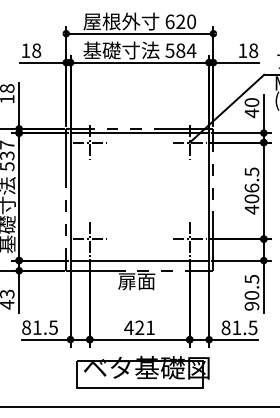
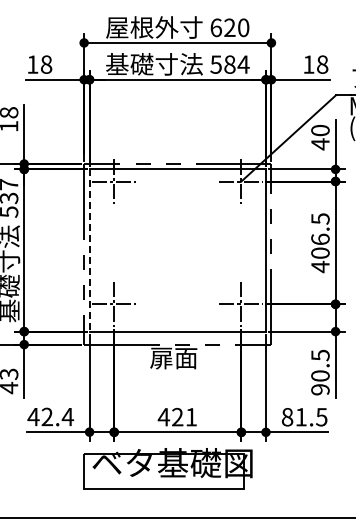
line: (70, 197) -> (89, 251), solid -> dashed
text: (39, 327) -> (50, 416), 81.5 -> 42.4
part: (142, 372) -> (167, 468), moved

